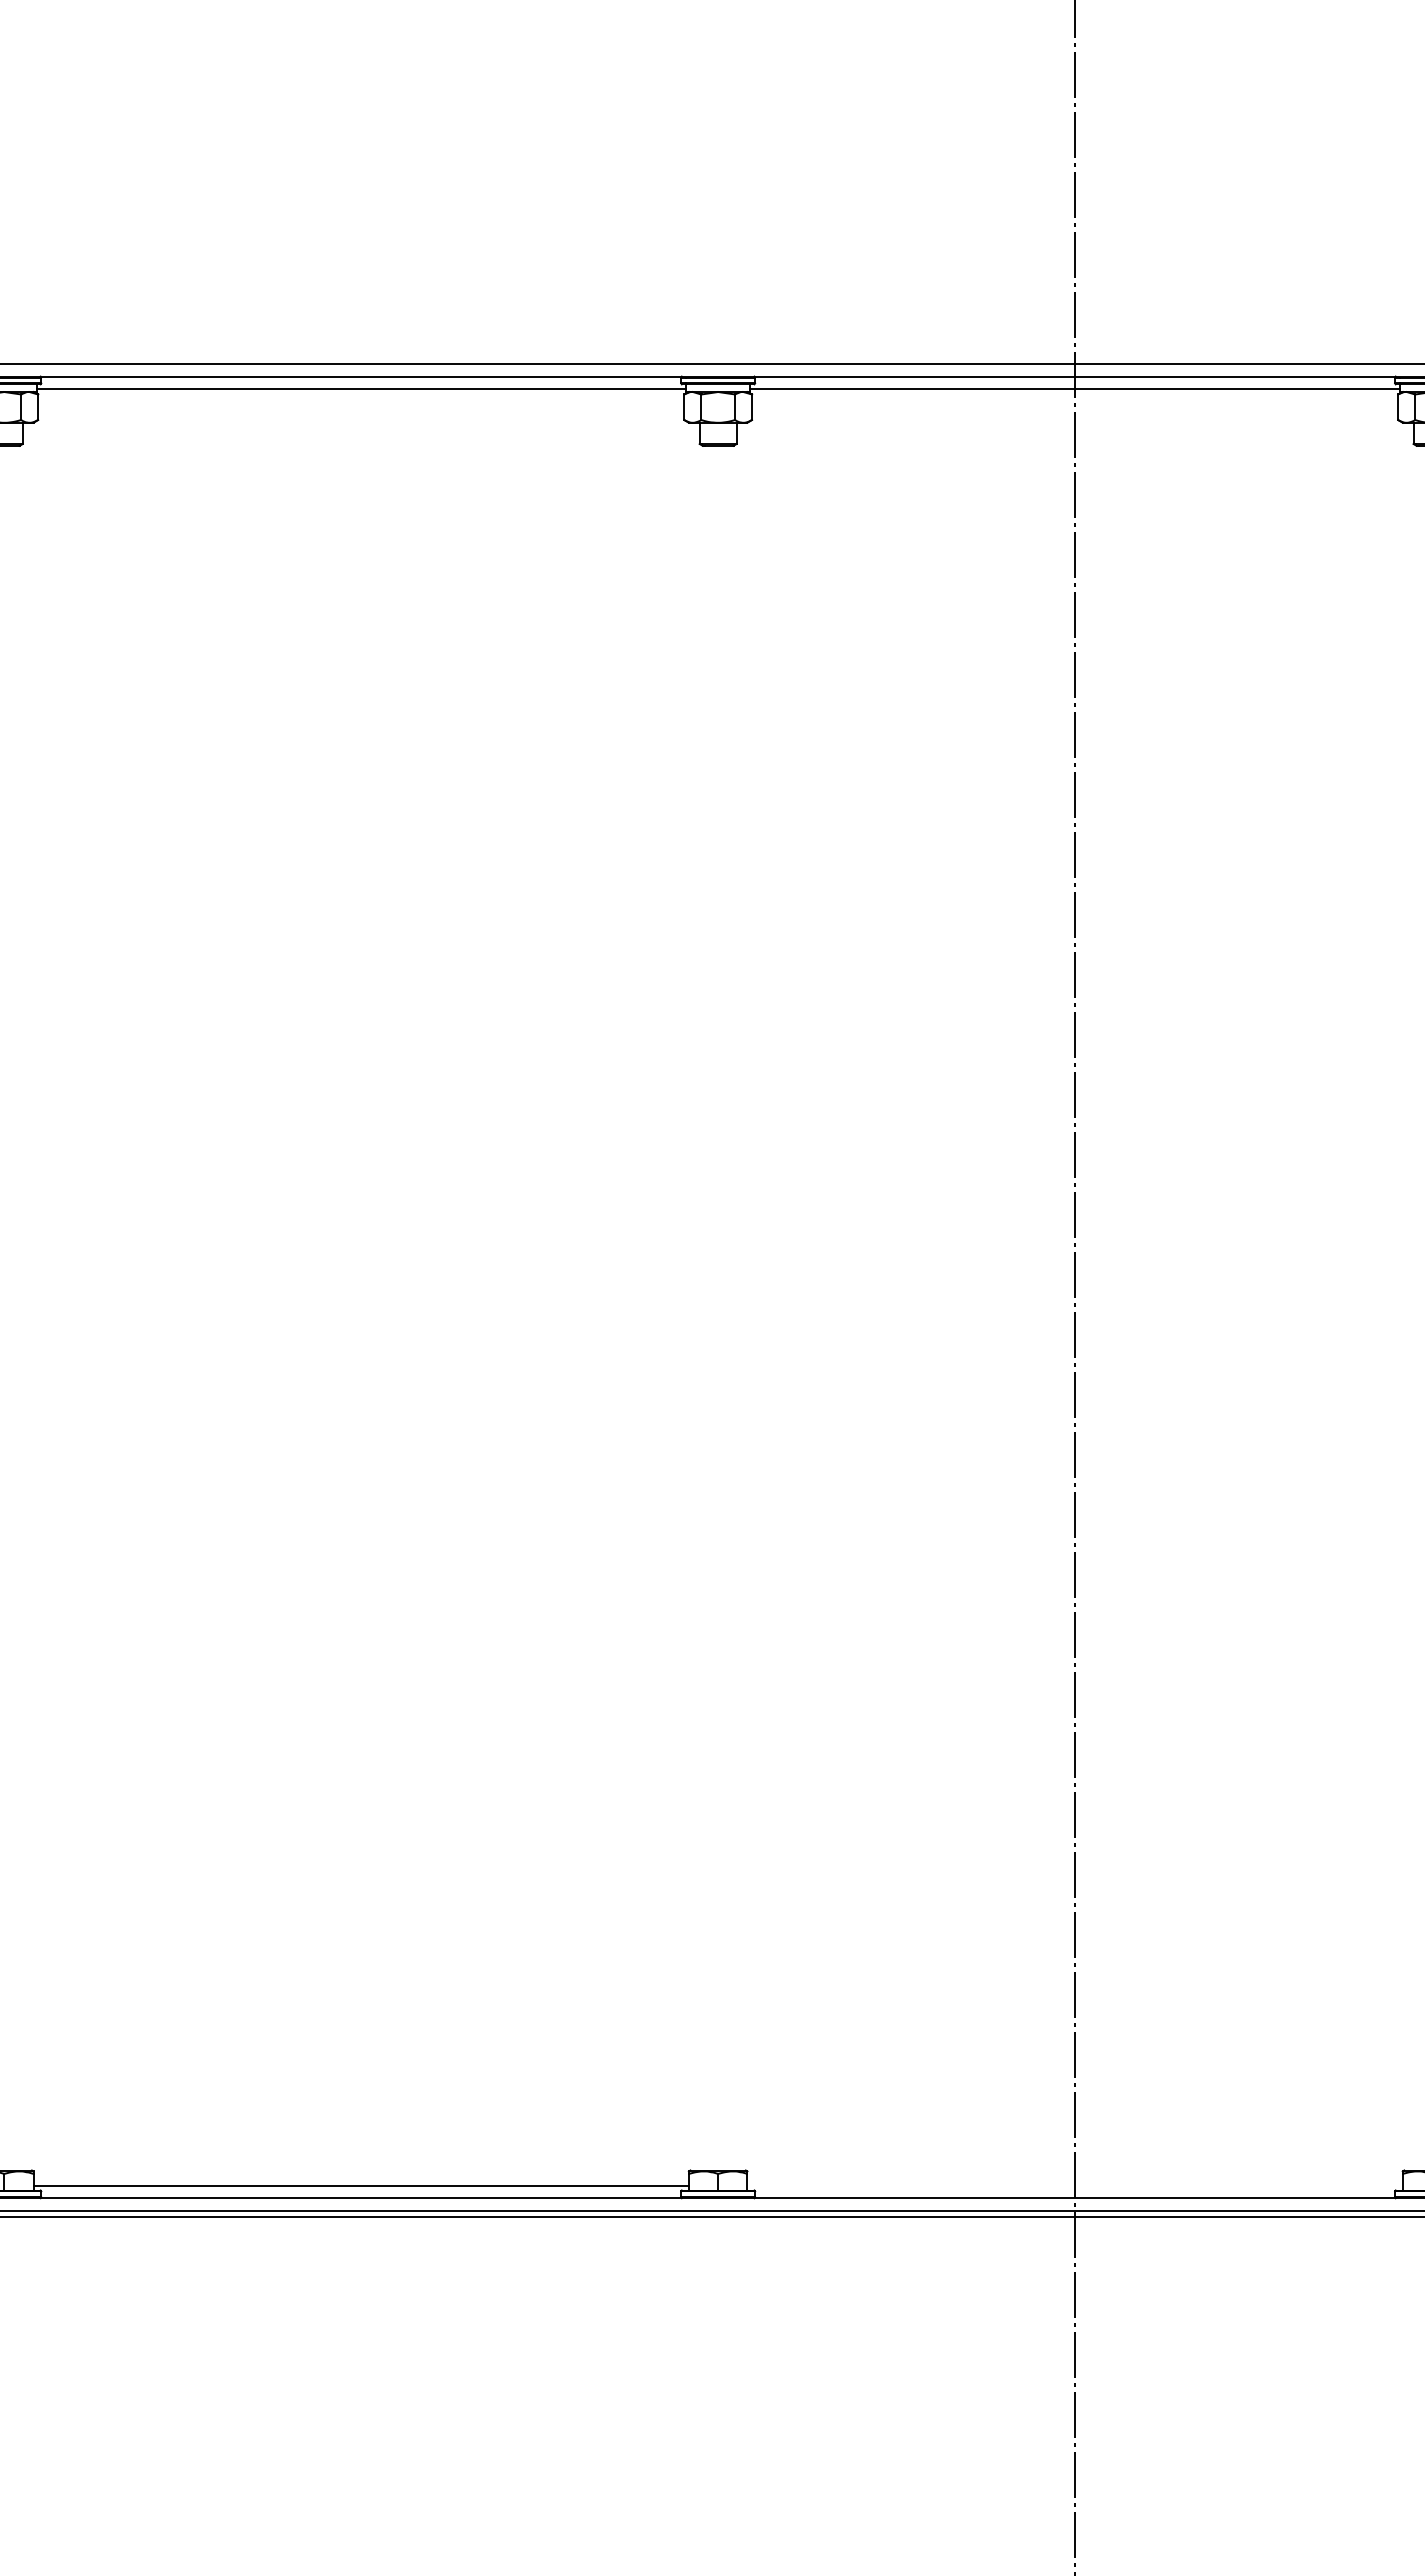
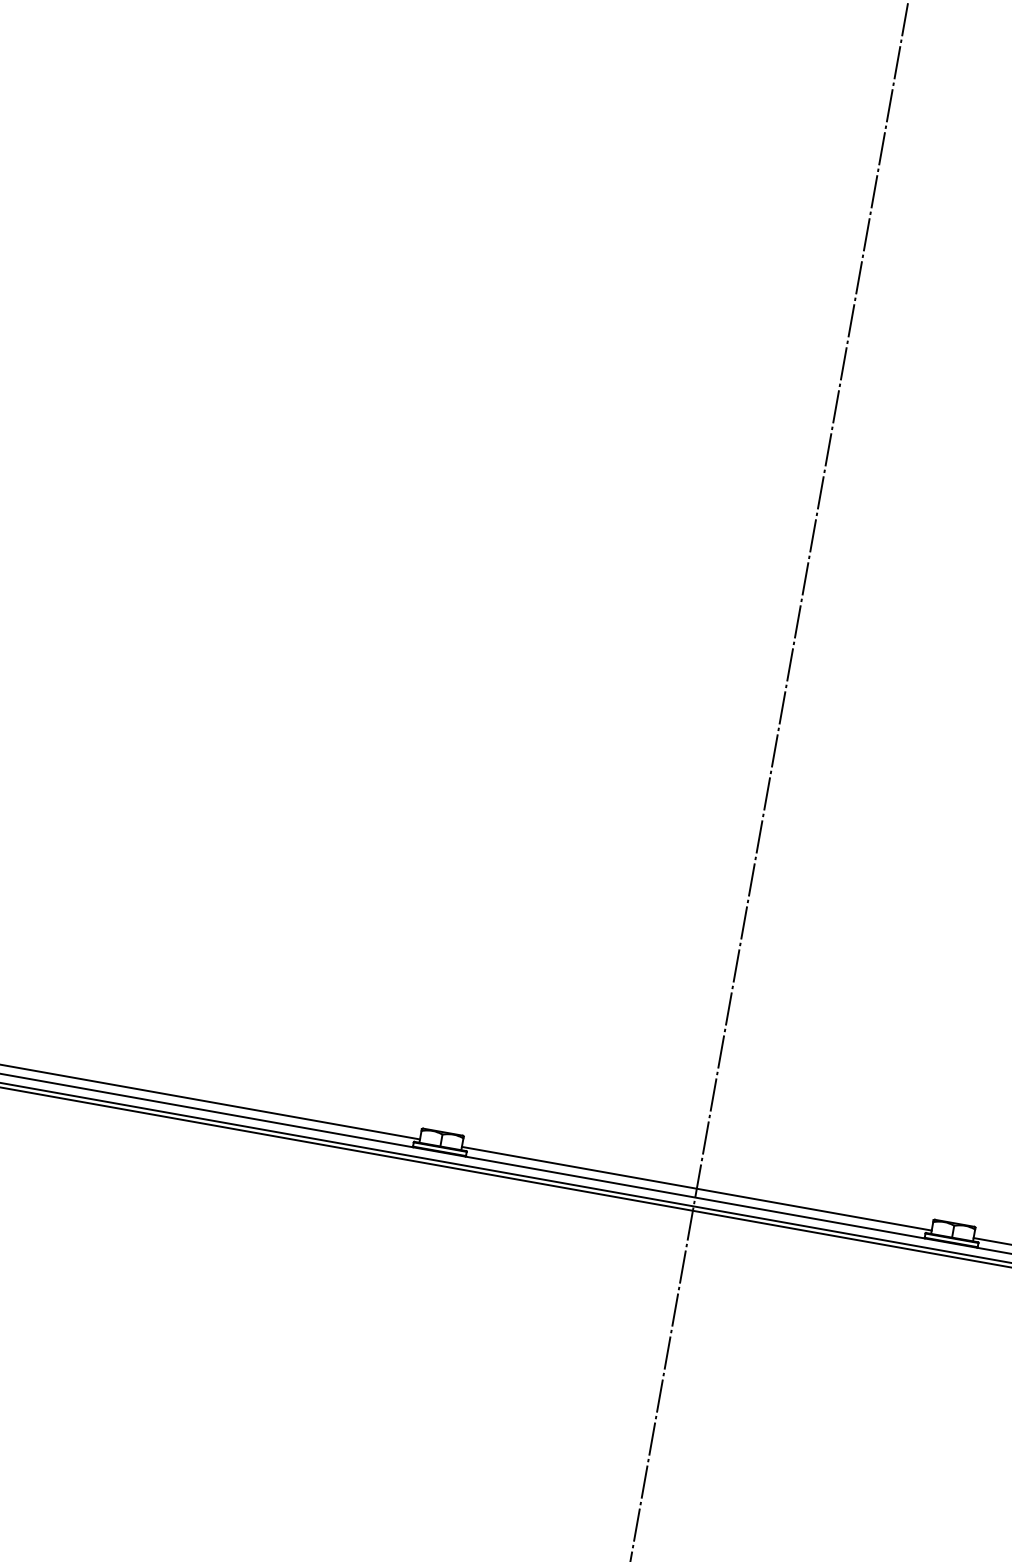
line: (1074, 2185) -> (696, 1188), added

